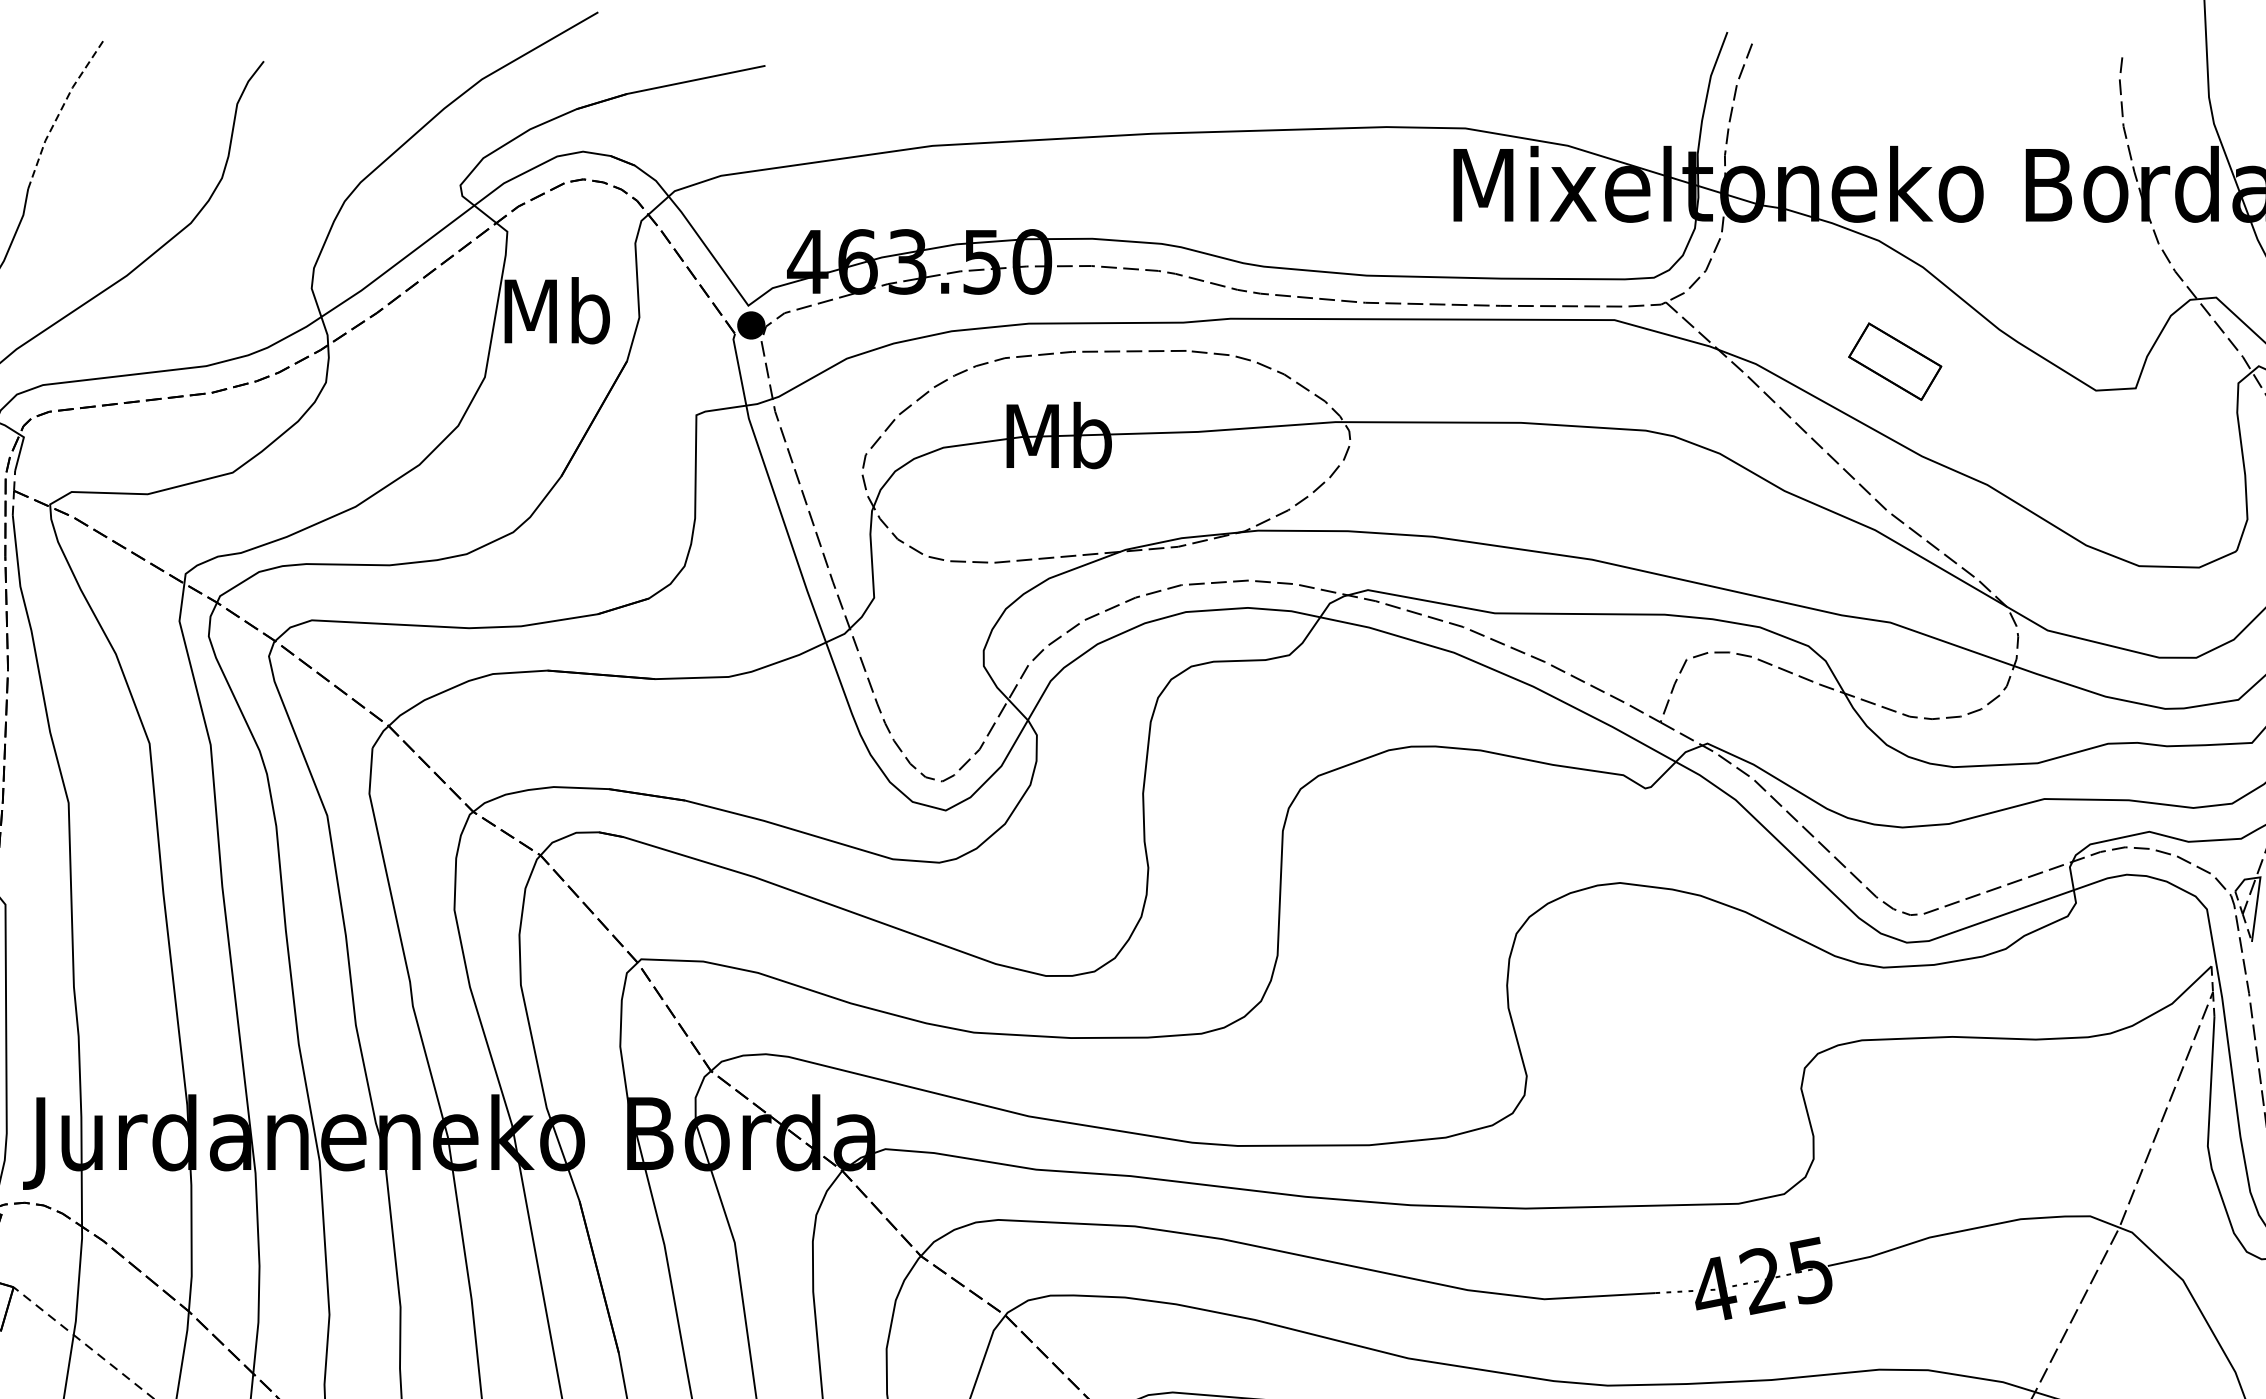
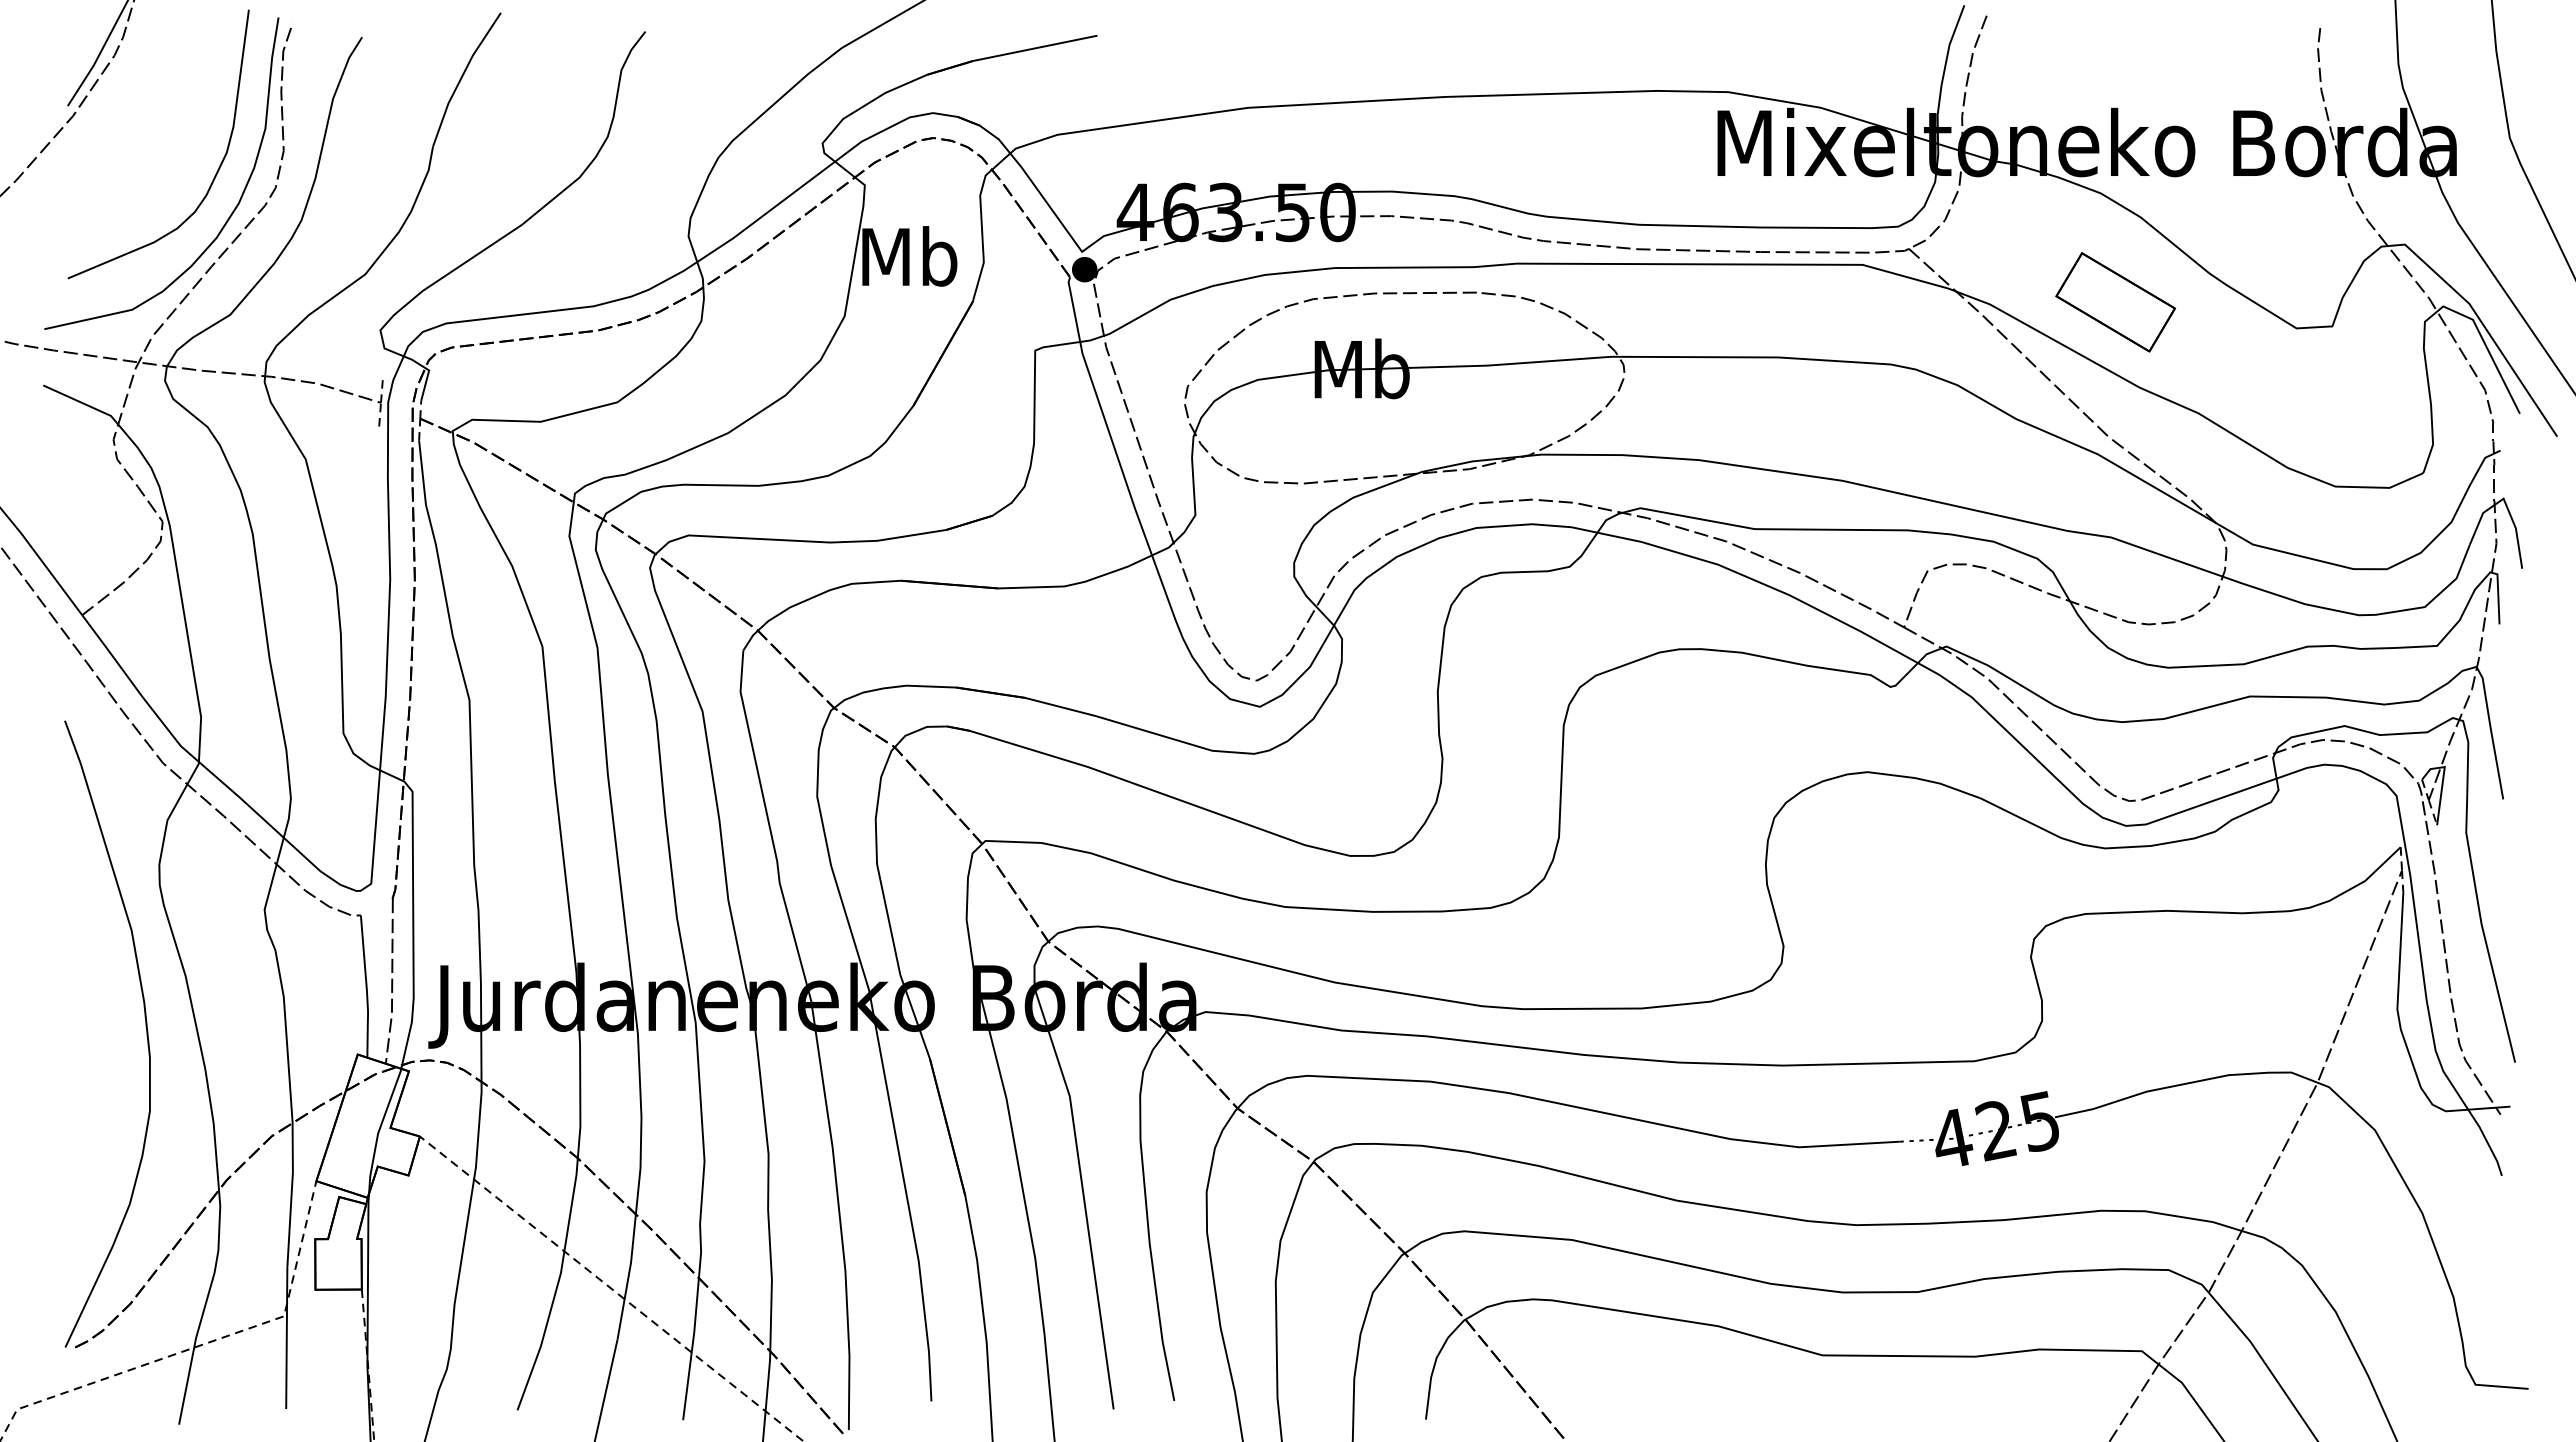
line: (60, 111) -> (462, 76), dashed -> solid
part: (1895, 361) -> (2115, 302), size x1.43

